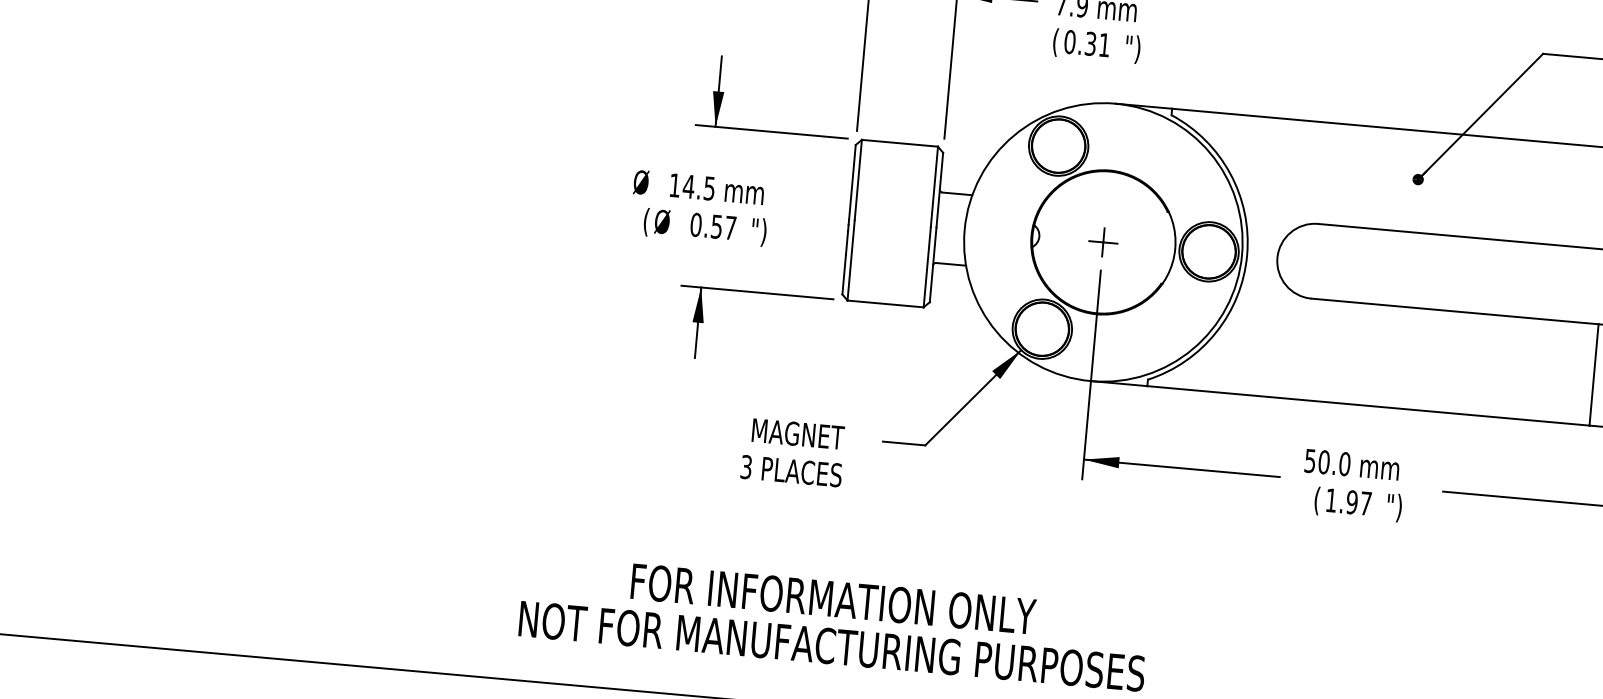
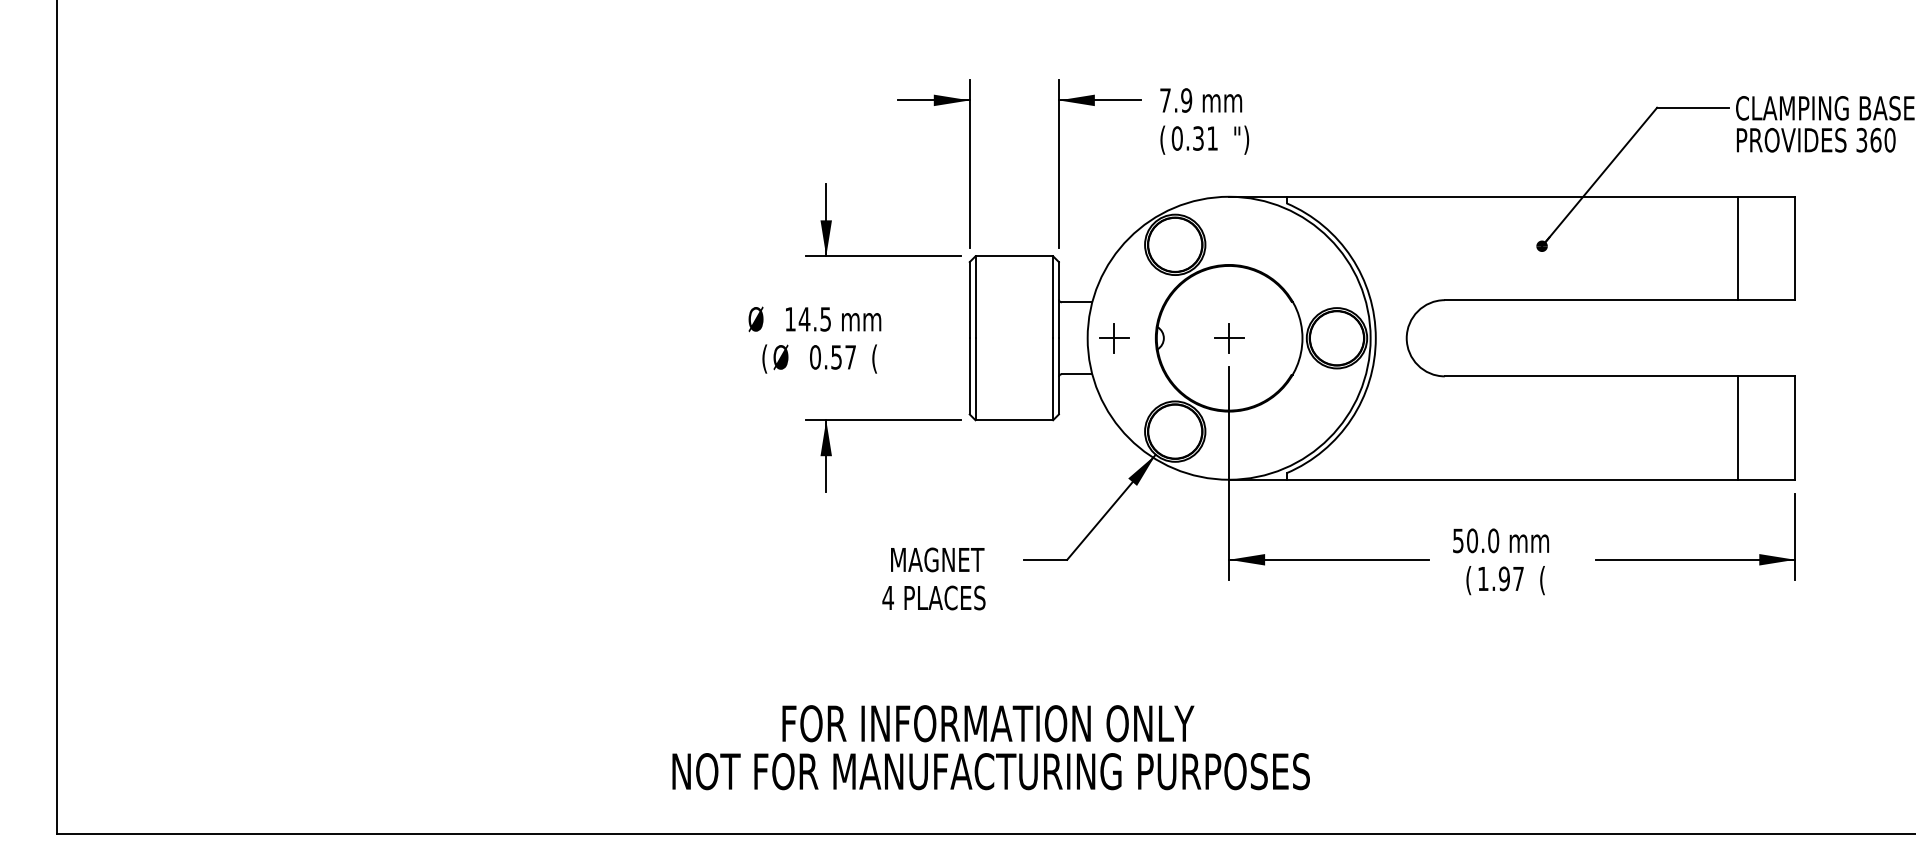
text: (758, 231) -> (879, 358), ") -> (
part: (990, 232) -> (1114, 338), added
text: (746, 466) -> (888, 597), 3 -> 4
text: (1394, 507) -> (1547, 580), ") -> (

